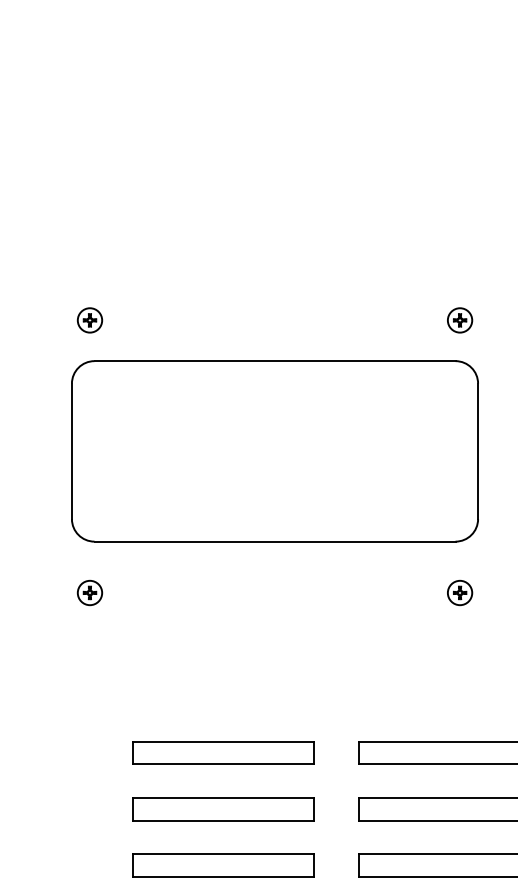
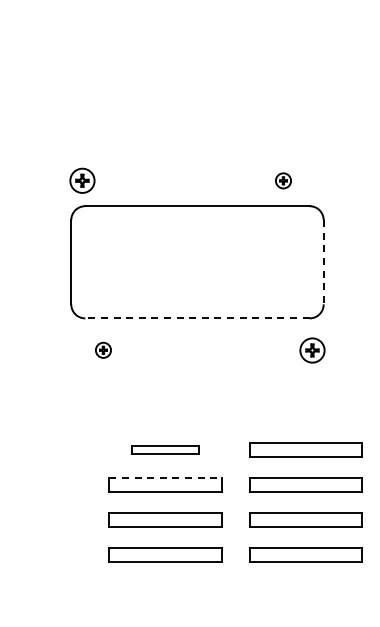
part: (90, 319) -> (82, 180), size x1.6
part: (460, 319) -> (283, 180), moved
line: (477, 451) -> (323, 262), solid -> dashed
line: (273, 541) -> (196, 318), solid -> dashed
part: (90, 591) -> (103, 349), moved
part: (460, 591) -> (312, 349), size x1.6
part: (223, 752) -> (165, 449), size x0.6
line: (225, 797) -> (166, 477), solid -> dashed

